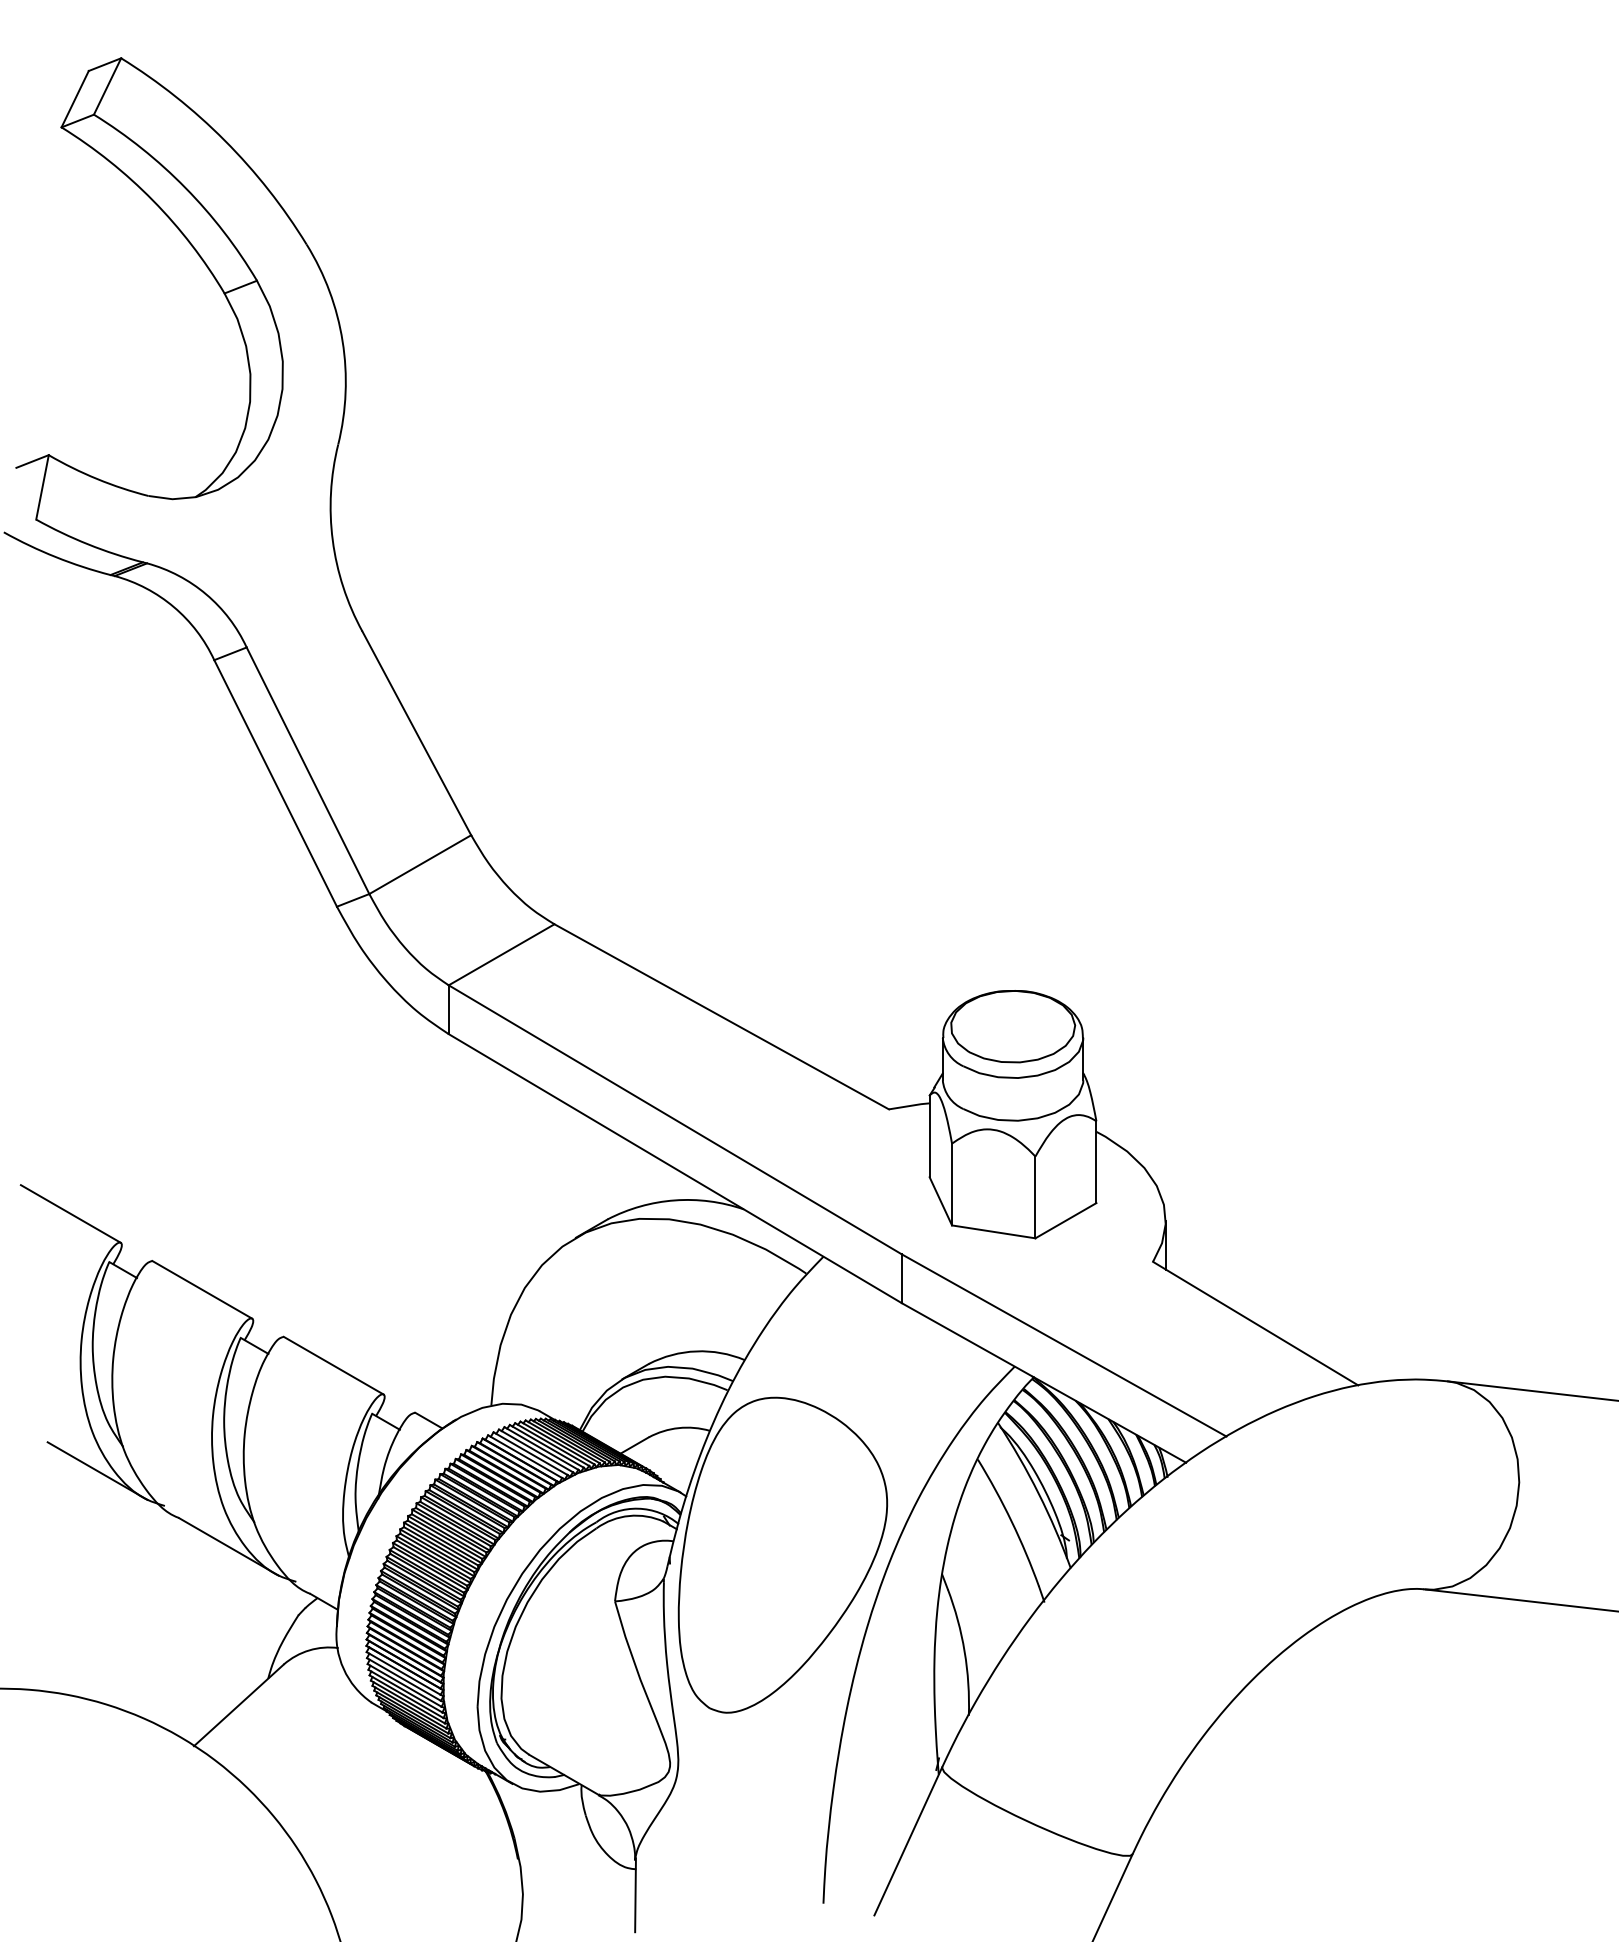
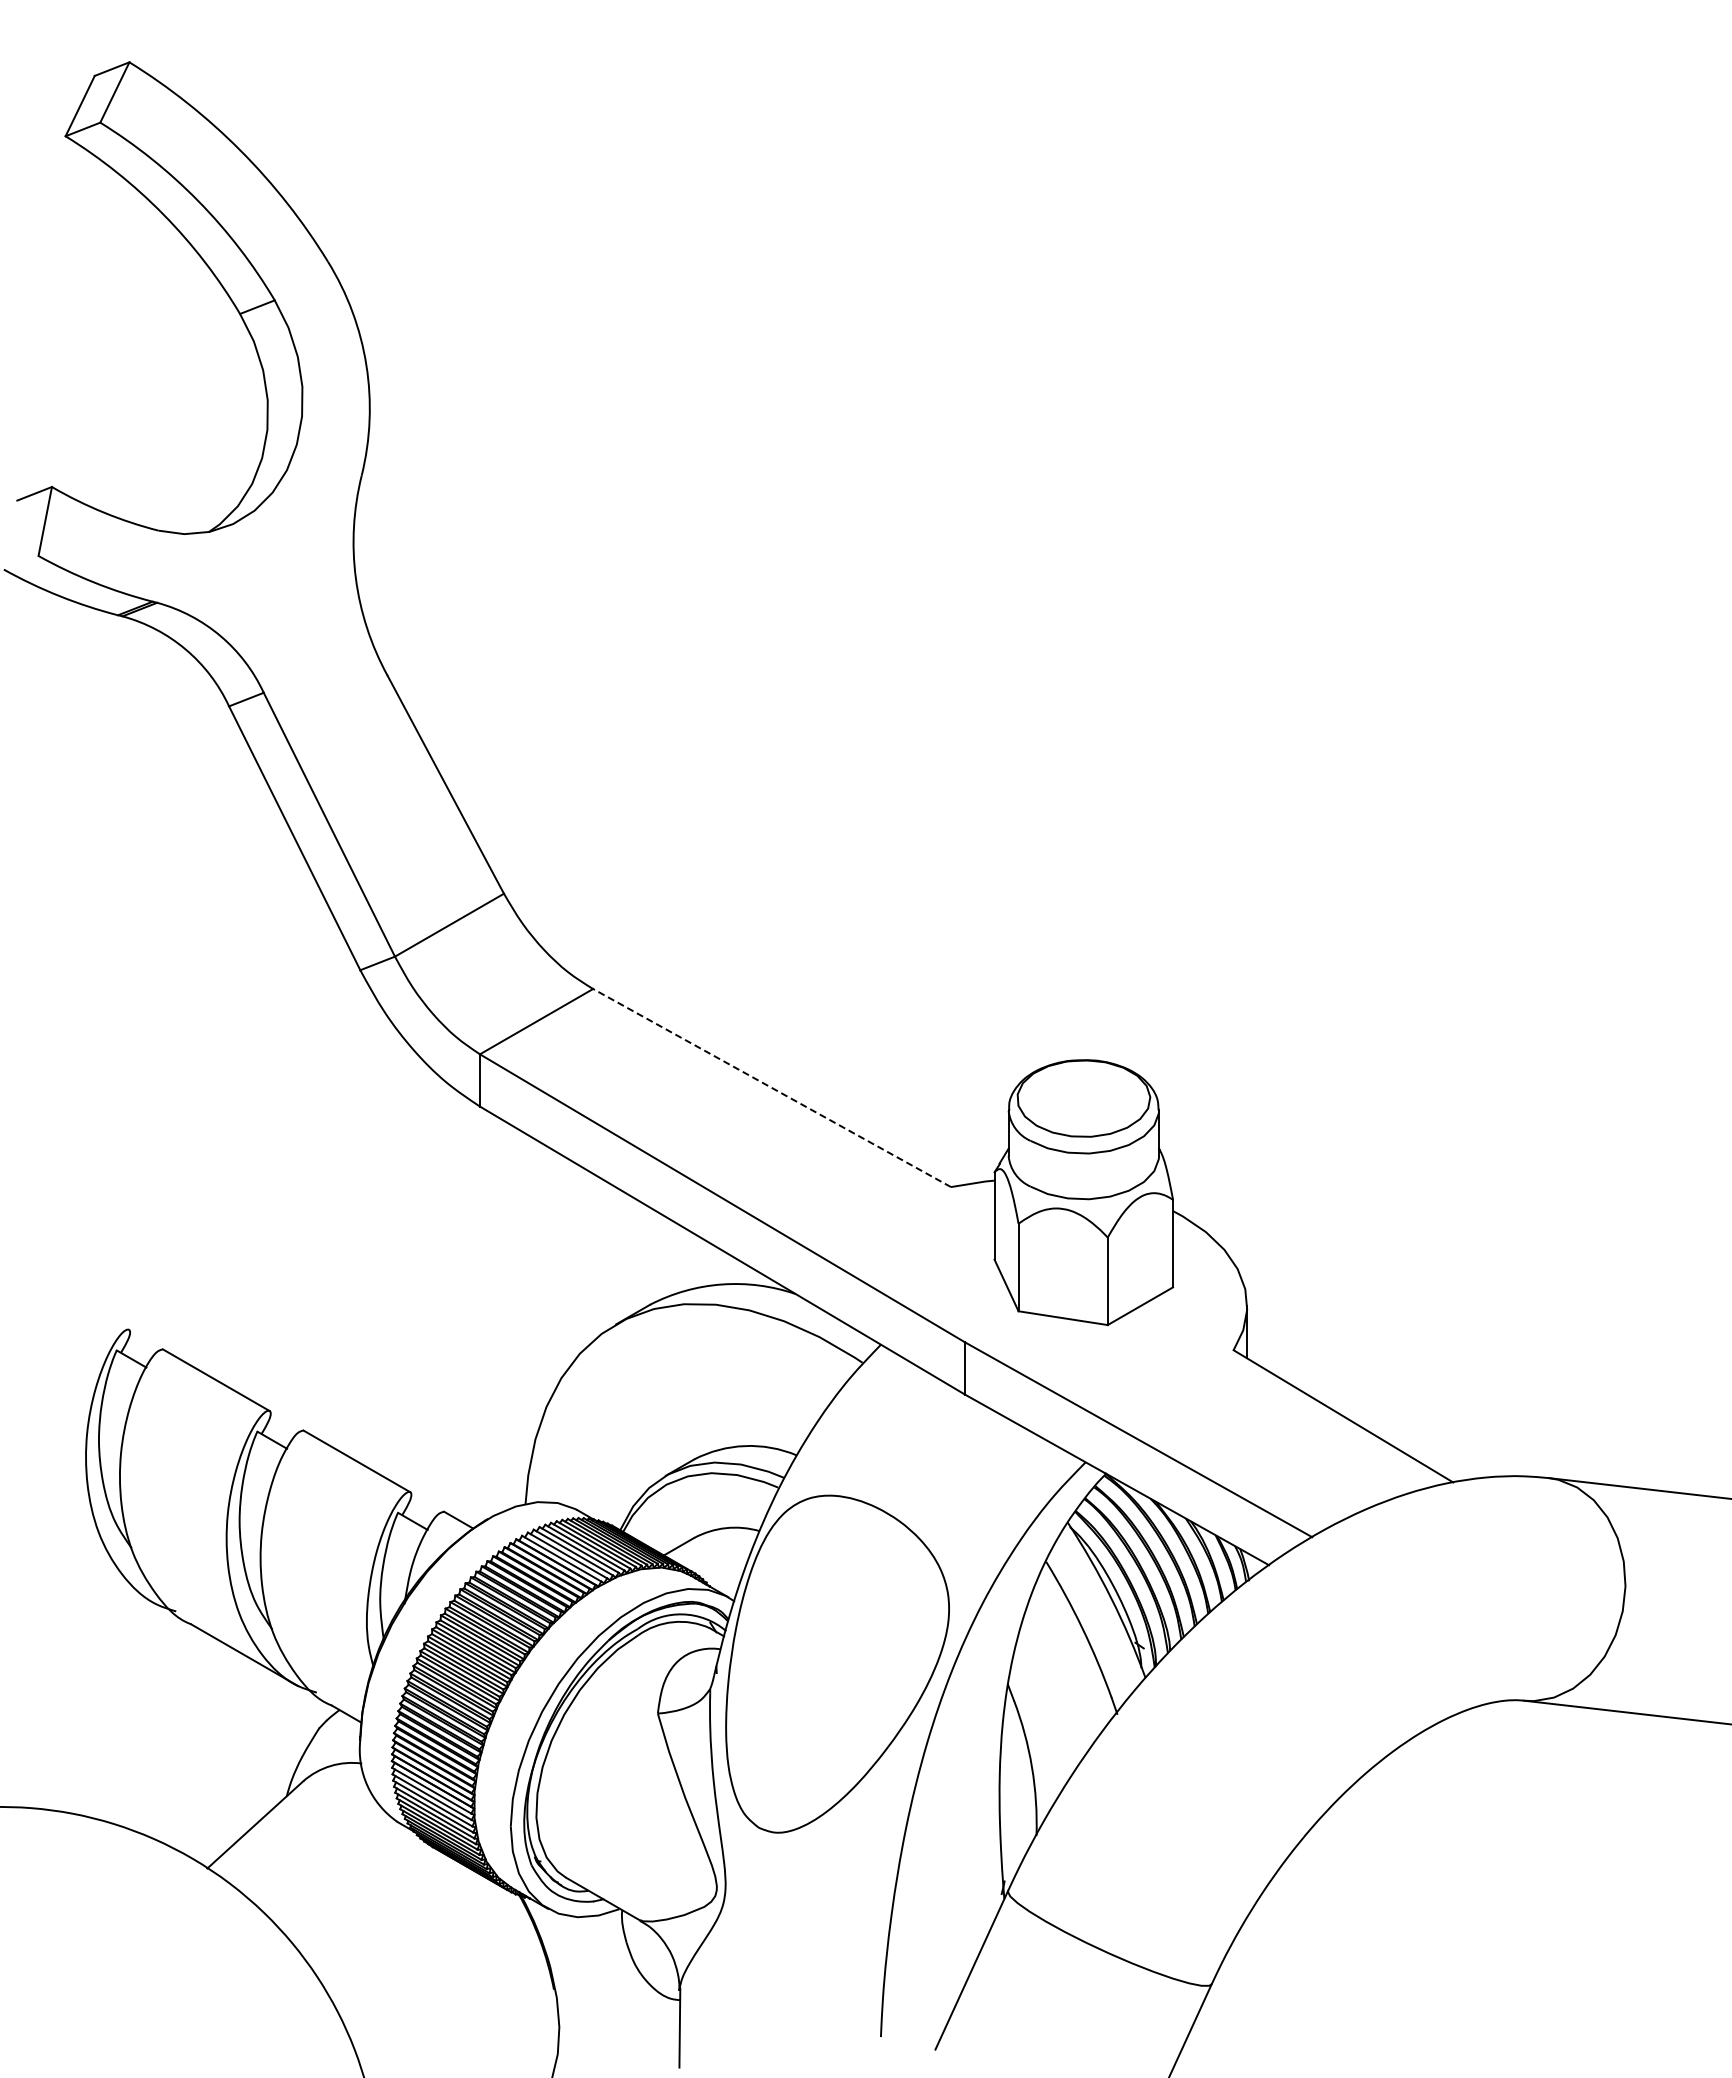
line: (722, 1017) -> (772, 1088), solid -> dashed
line: (70, 1213) -> (75, 1298), removed
line: (96, 1470) -> (103, 1573), removed

